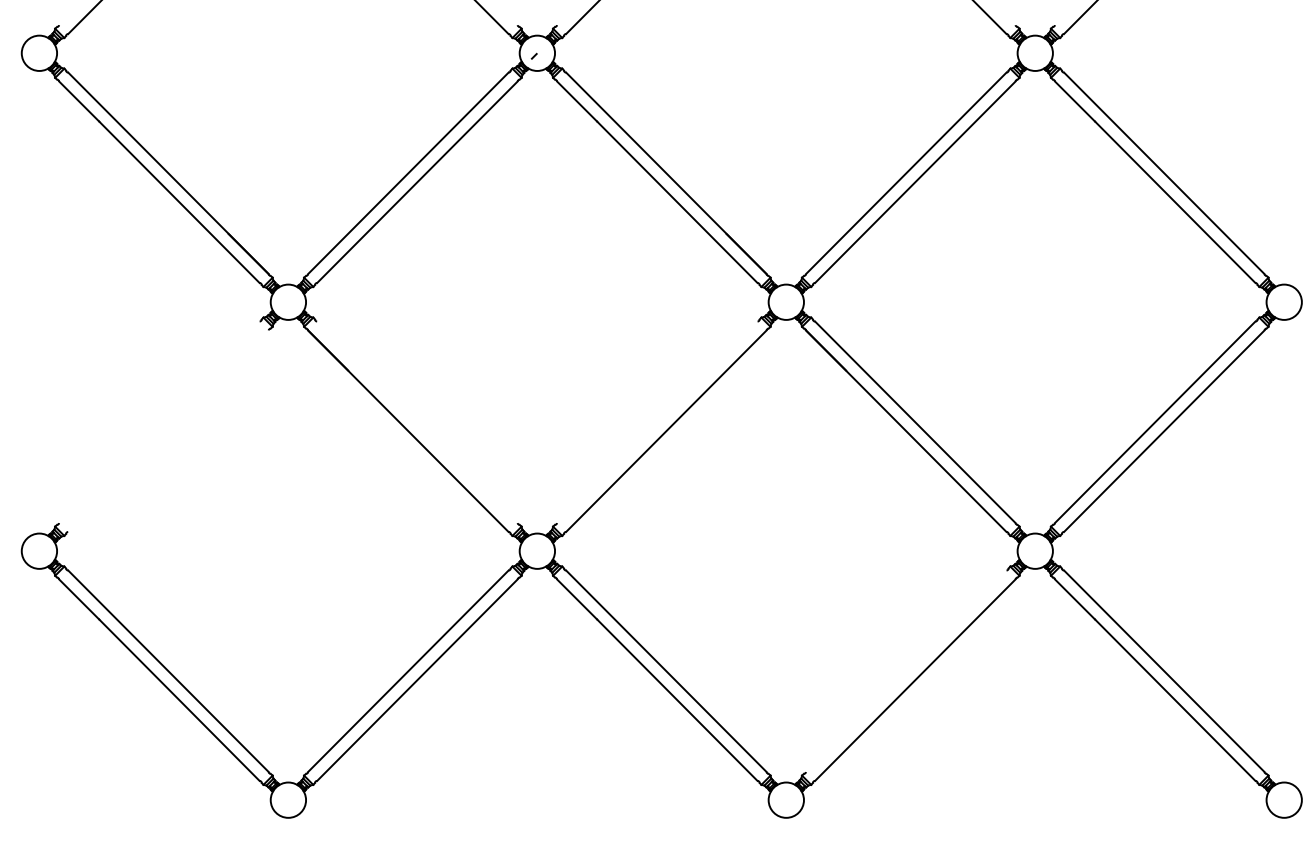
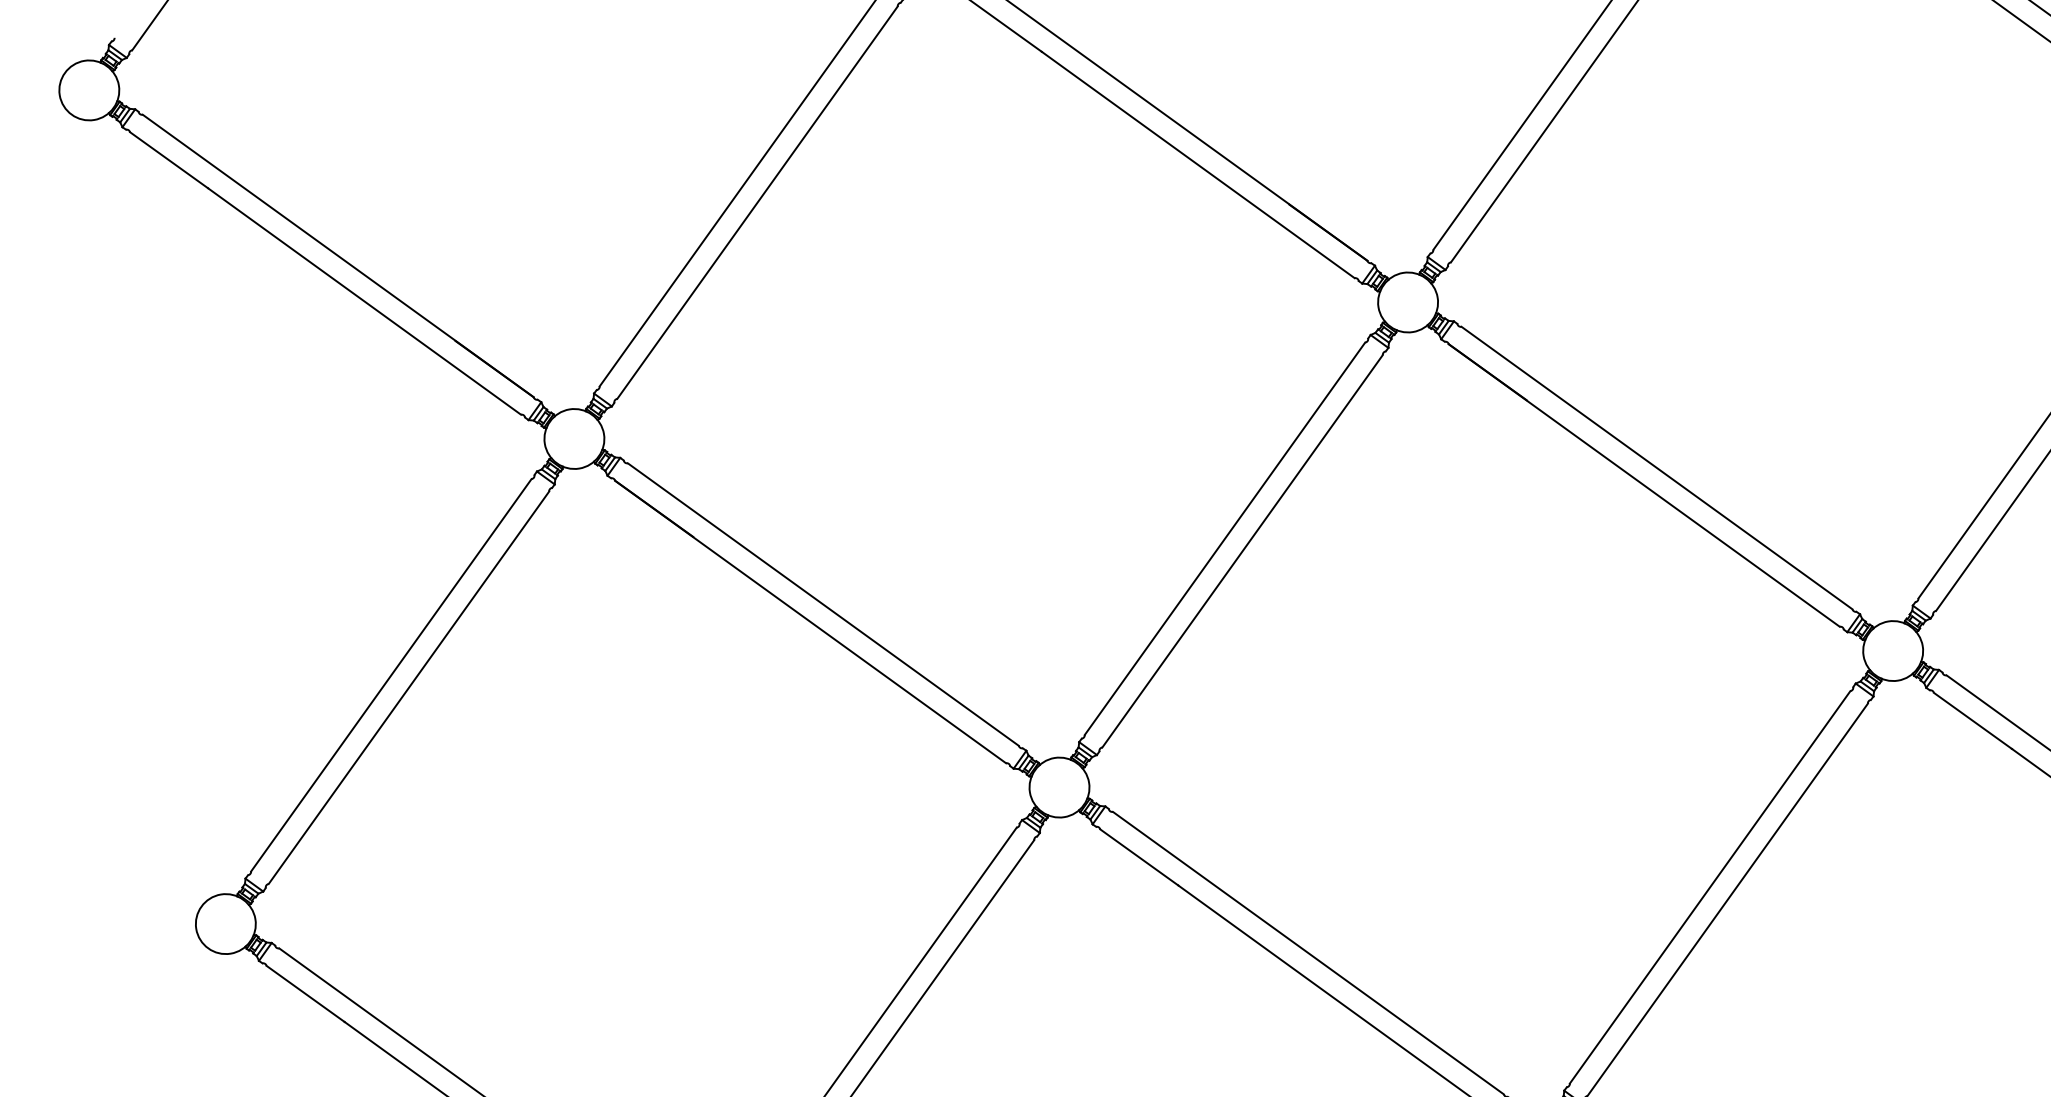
line: (159, 422) -> (391, 675), added
line: (417, 422) -> (823, 604), added
line: (657, 422) -> (1225, 539), added
line: (168, 430) -> (408, 686), added
line: (906, 671) -> (1710, 887), added

